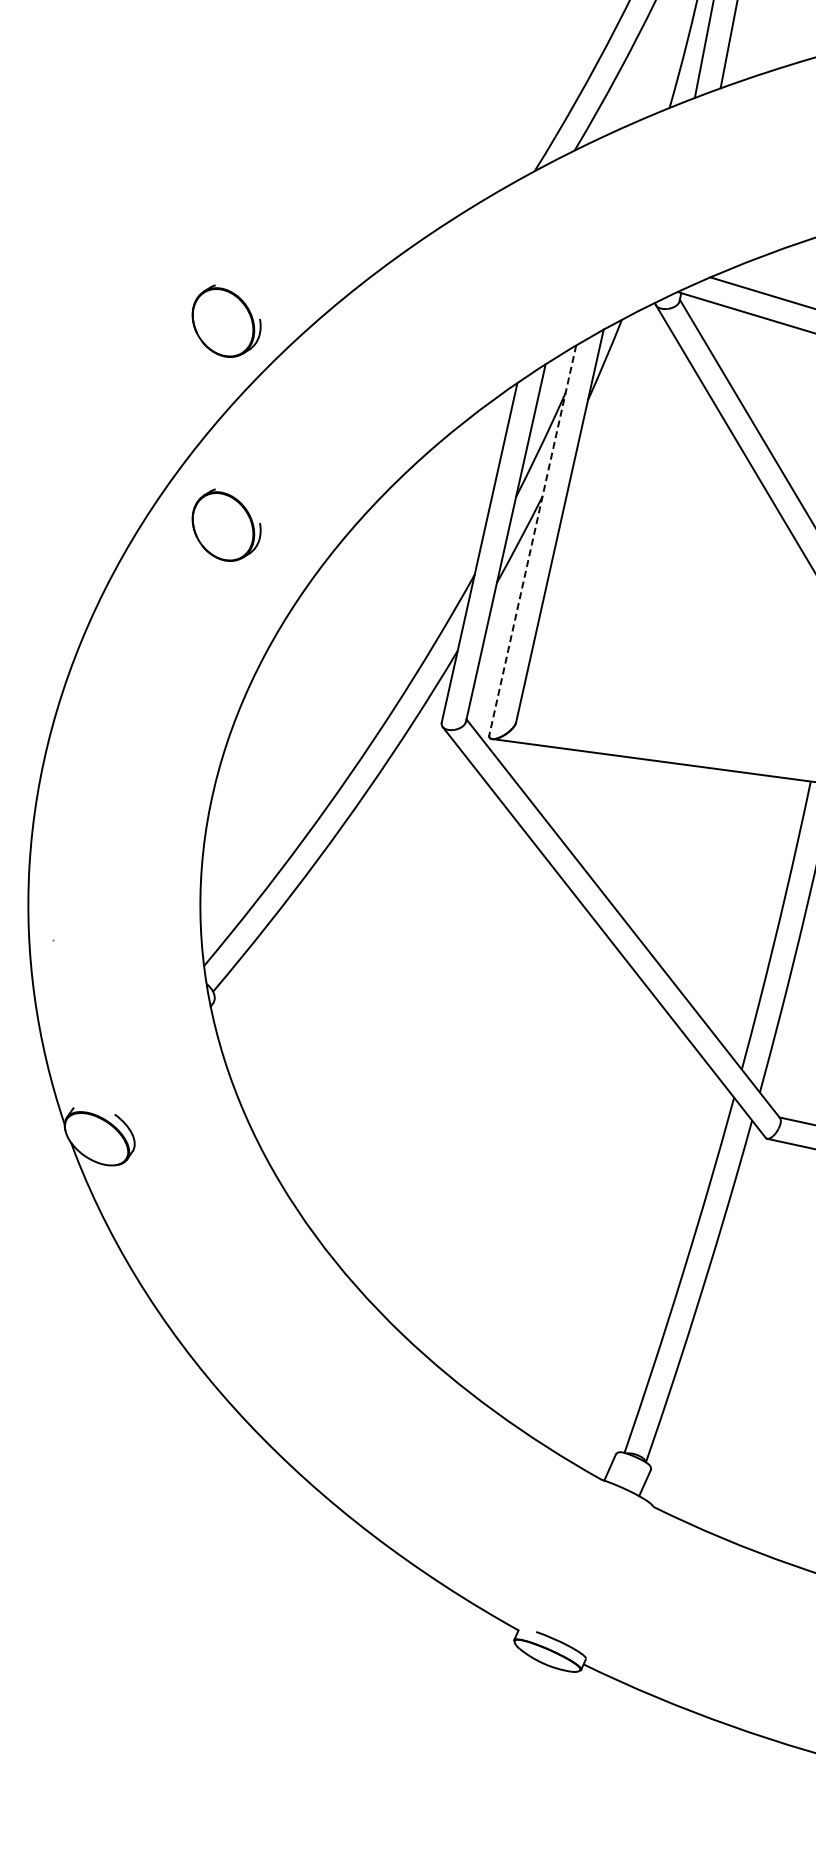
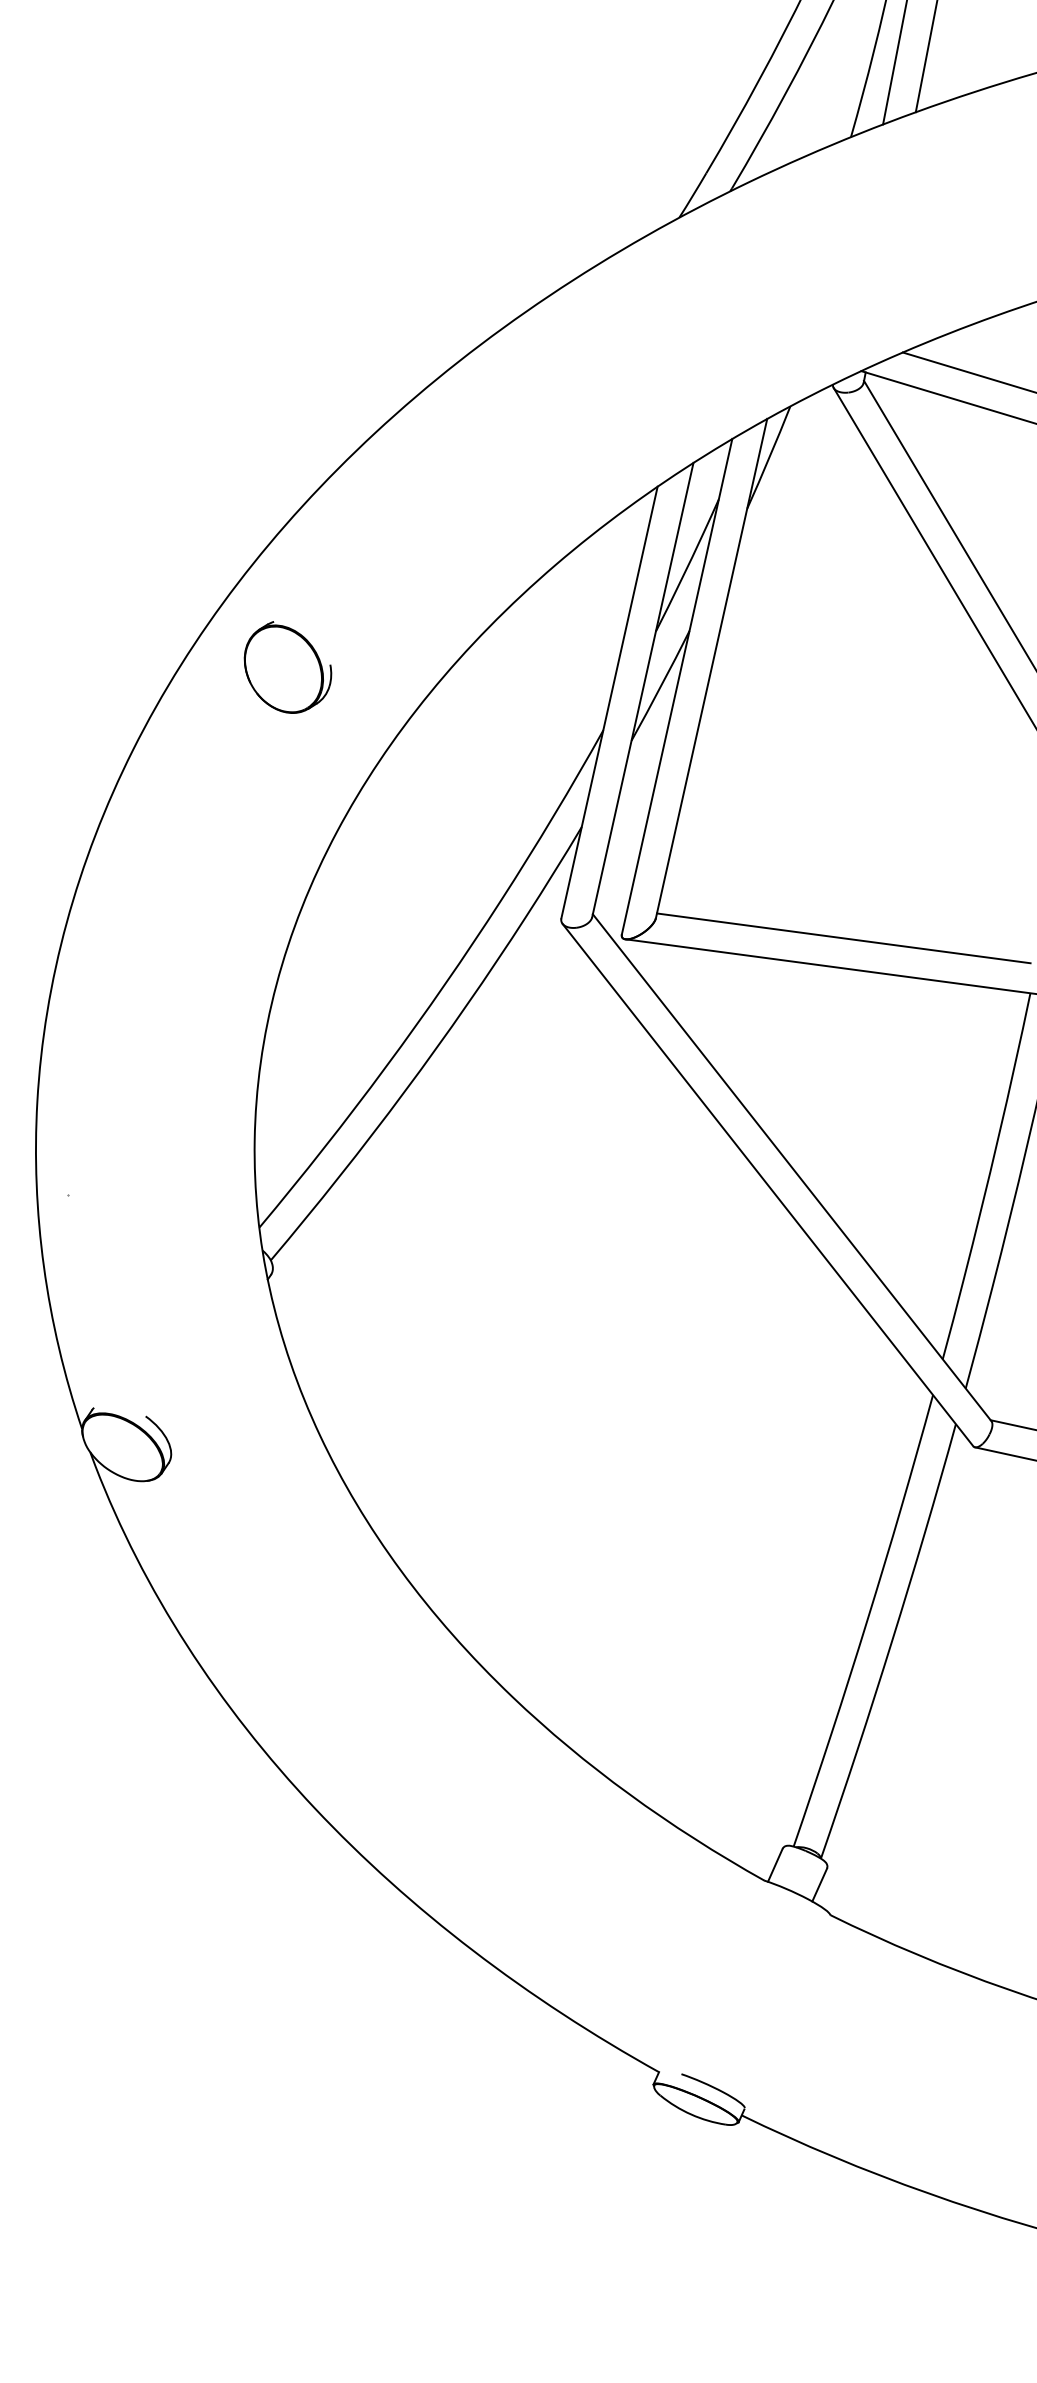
part: (226, 320) -> (287, 407), removed
line: (532, 540) -> (676, 686), dashed -> solid
line: (663, 737) -> (843, 937), added

